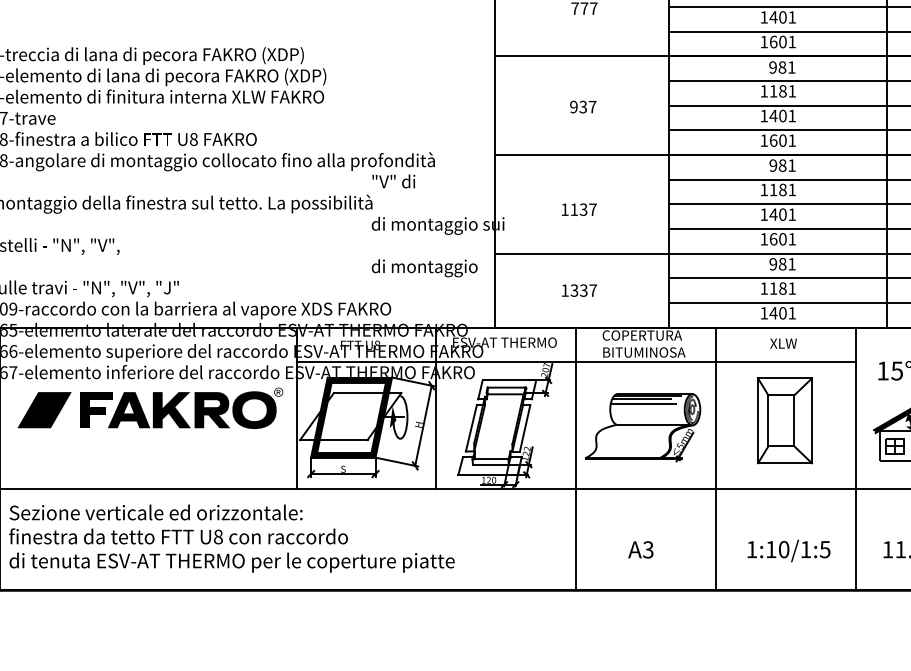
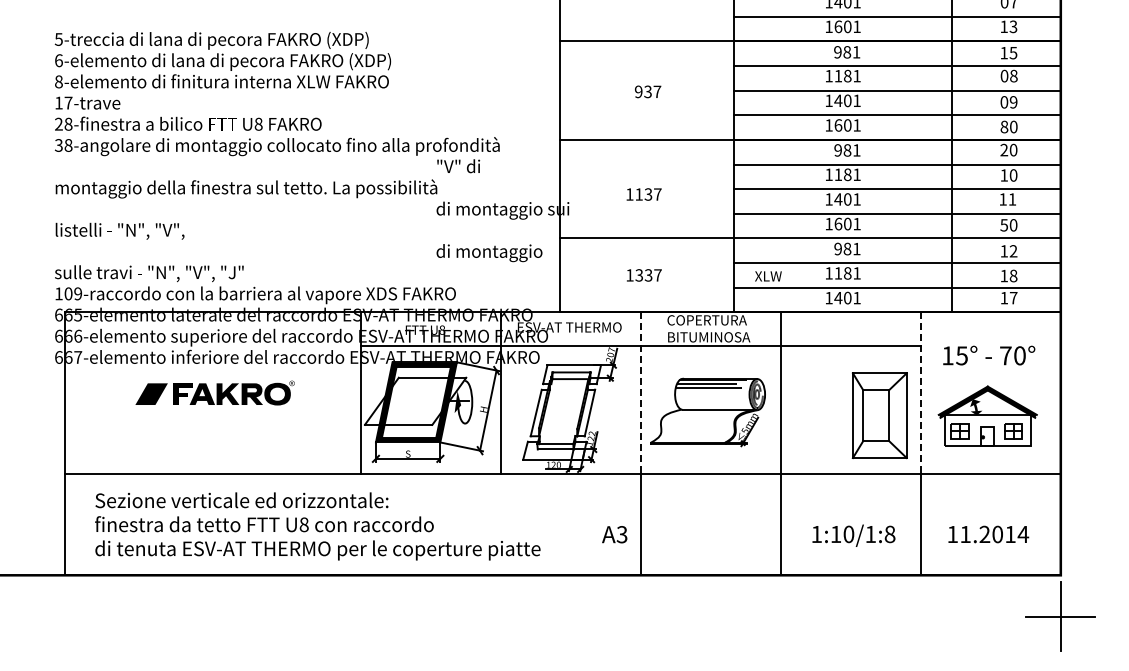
text: (783, 343) -> (768, 276), moved
part: (149, 407) -> (214, 392), size x0.6
line: (576, 408) -> (641, 393), solid -> dashed
line: (855, 408) -> (920, 393), solid -> dashed
part: (784, 420) -> (879, 415), moved
text: (231, 538) -> (317, 526), moved
text: (824, 548) -> (889, 533), 1:10/1:5 -> 1:10/1:8
text: (640, 549) -> (614, 534), moved

